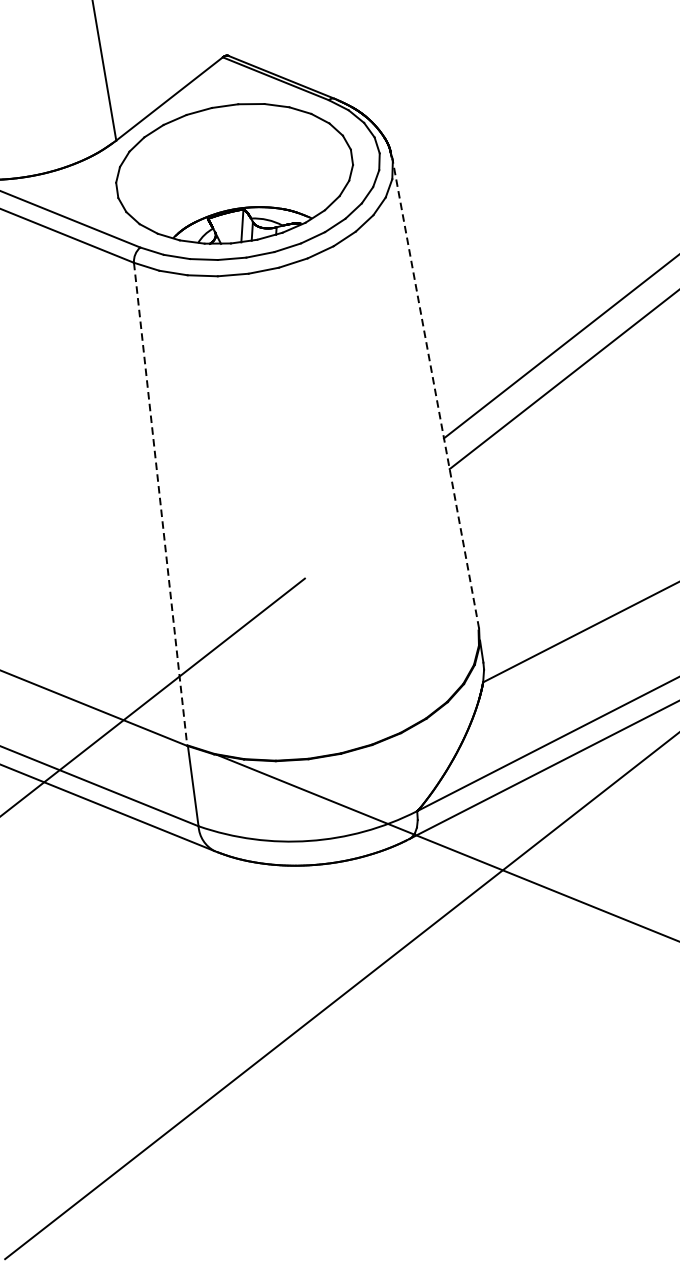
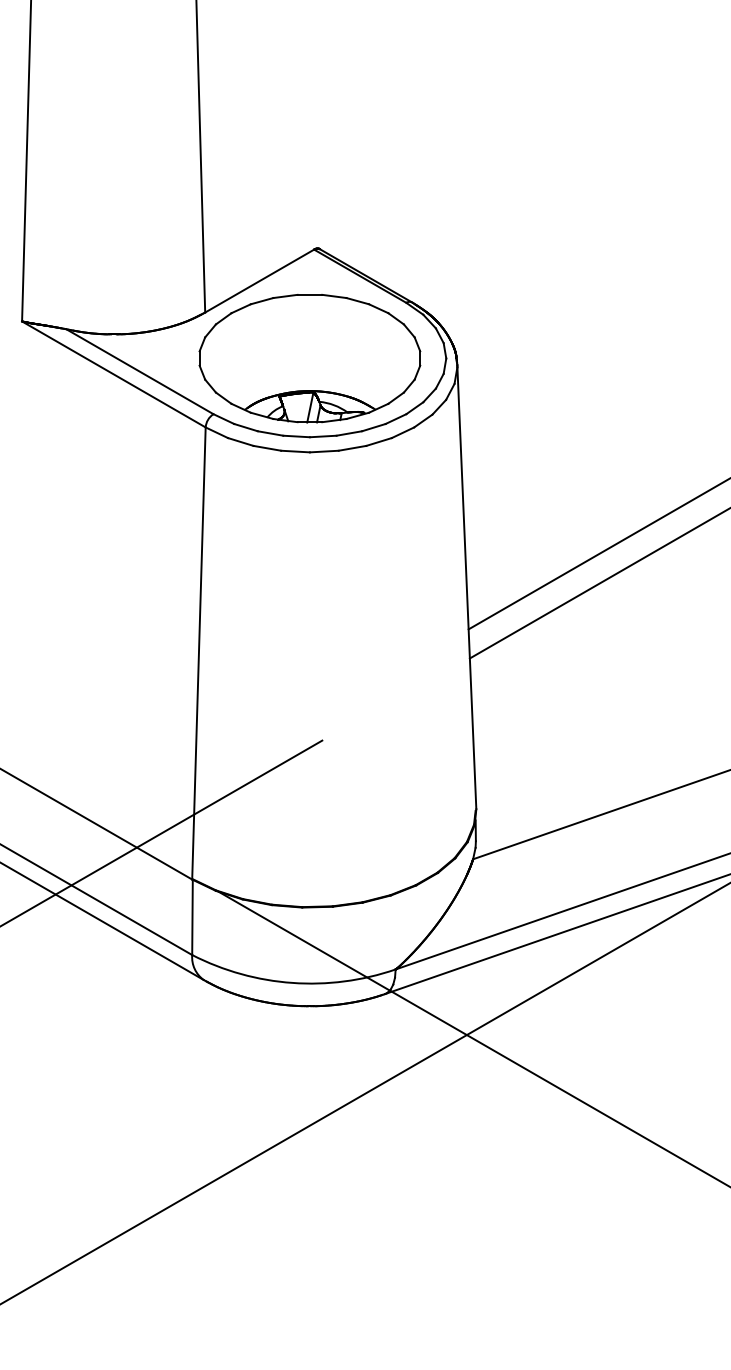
line: (435, 393) -> (466, 586), dashed -> solid
line: (160, 505) -> (198, 654), dashed -> solid

